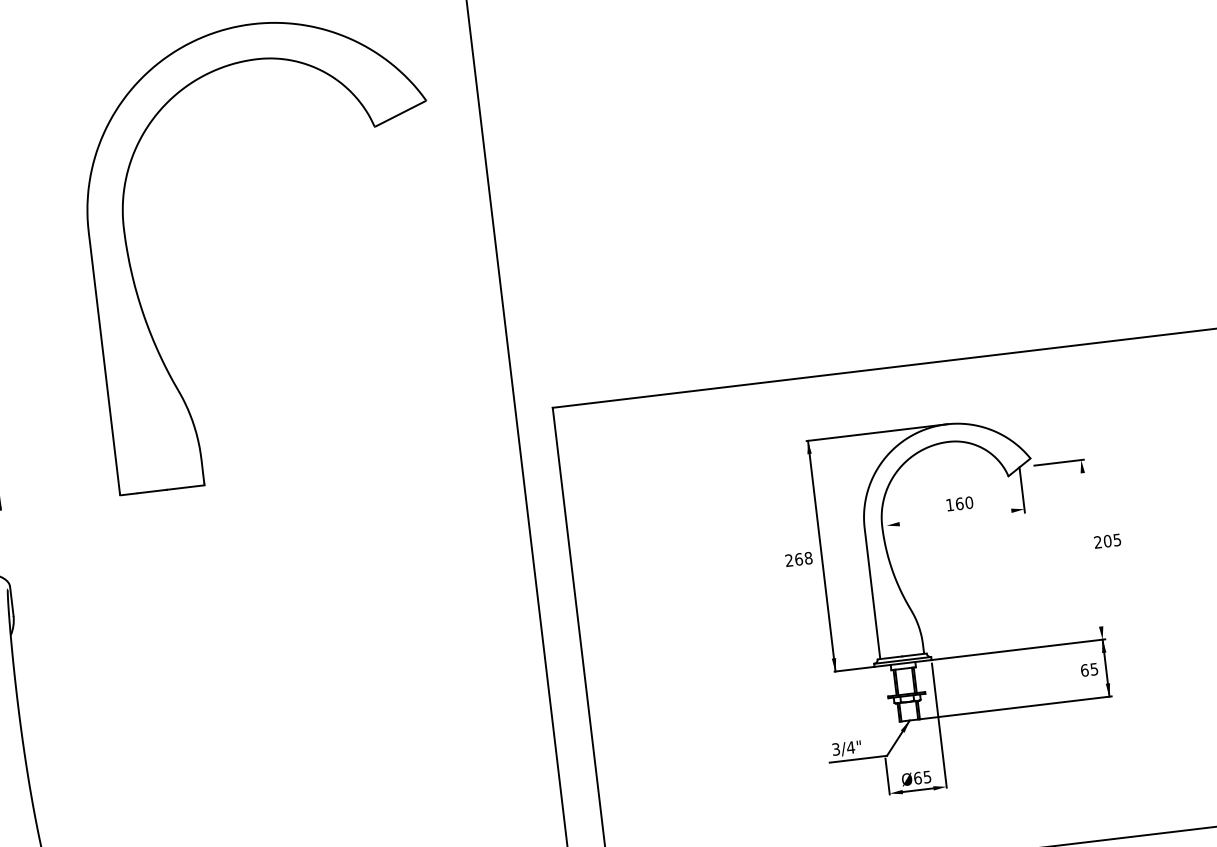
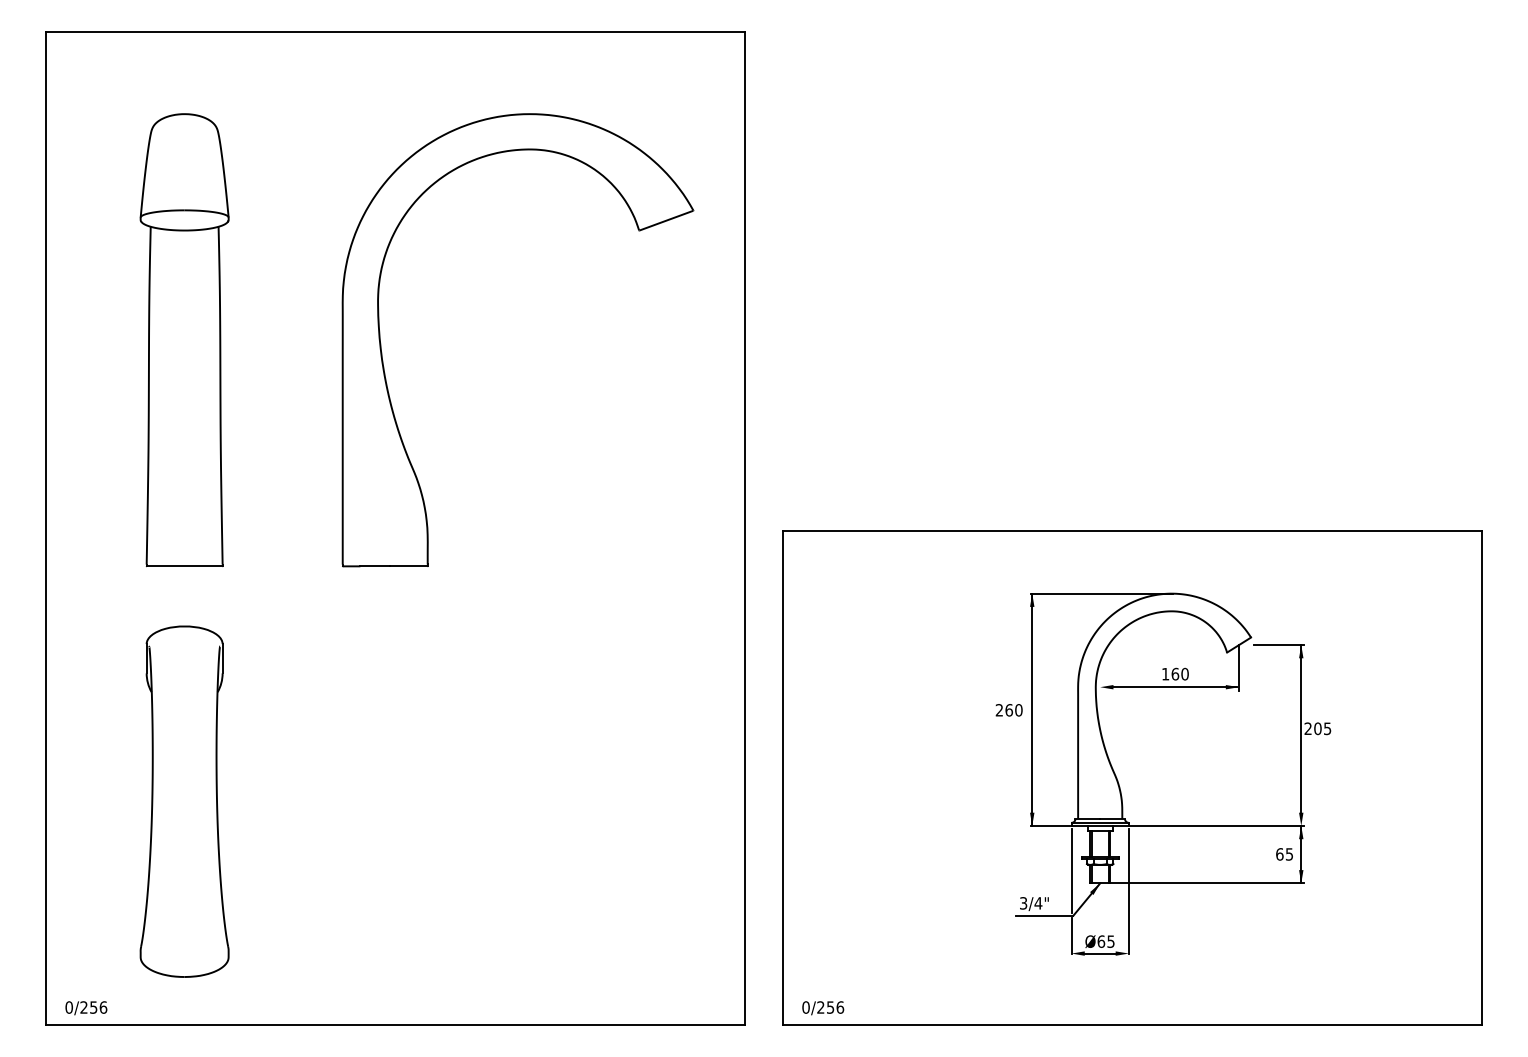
line: (961, 517) -> (1175, 687), added
line: (1091, 542) -> (1301, 728), added
text: (808, 558) -> (1018, 710), 268 -> 260
line: (879, 712) -> (1071, 871), added

